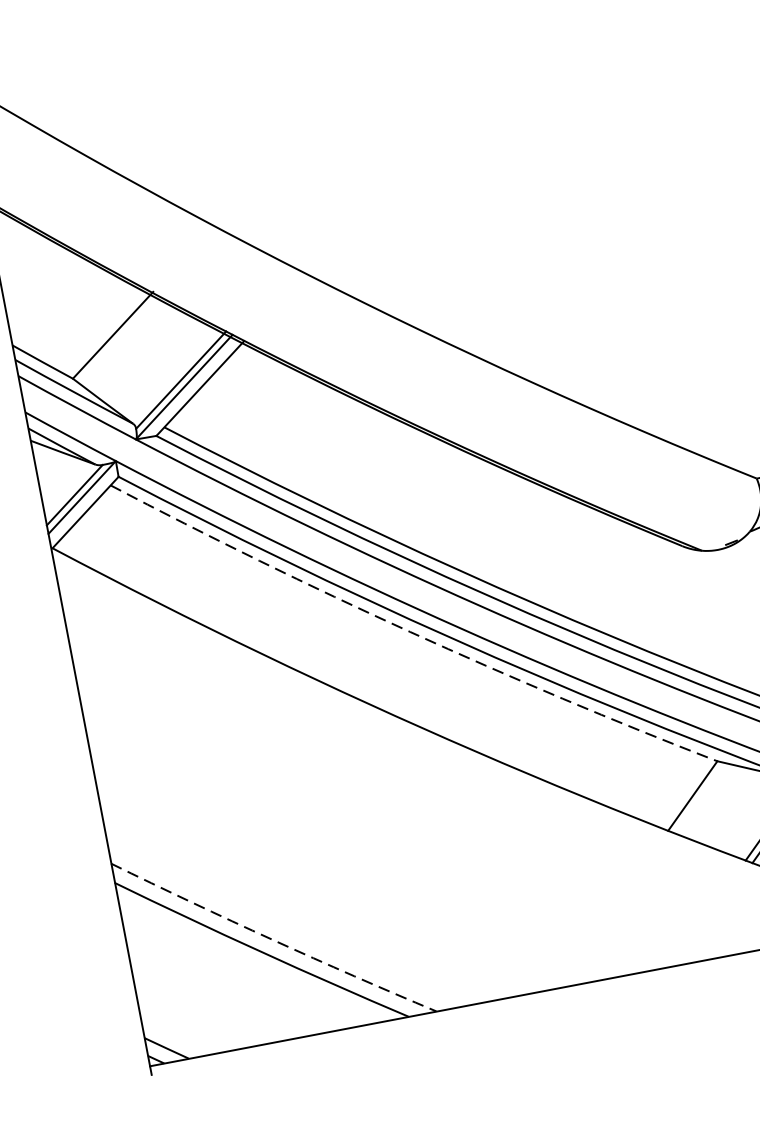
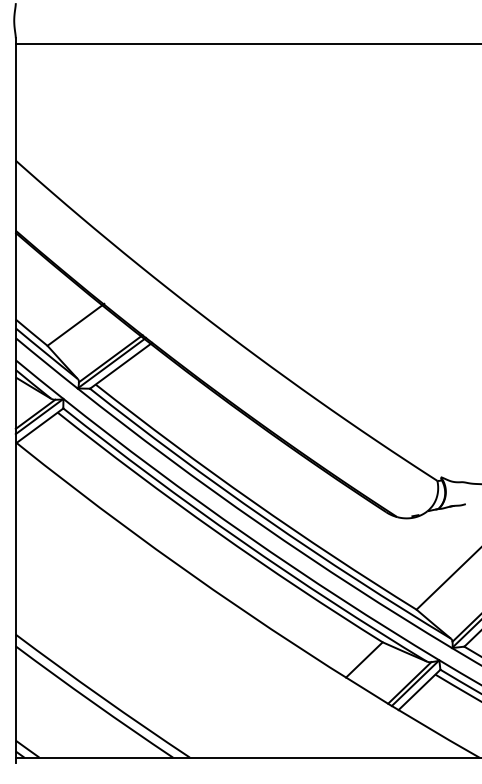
arc: (409, 632) -> (216, 532), dashed -> solid
arc: (272, 940) -> (101, 697), dashed -> solid

